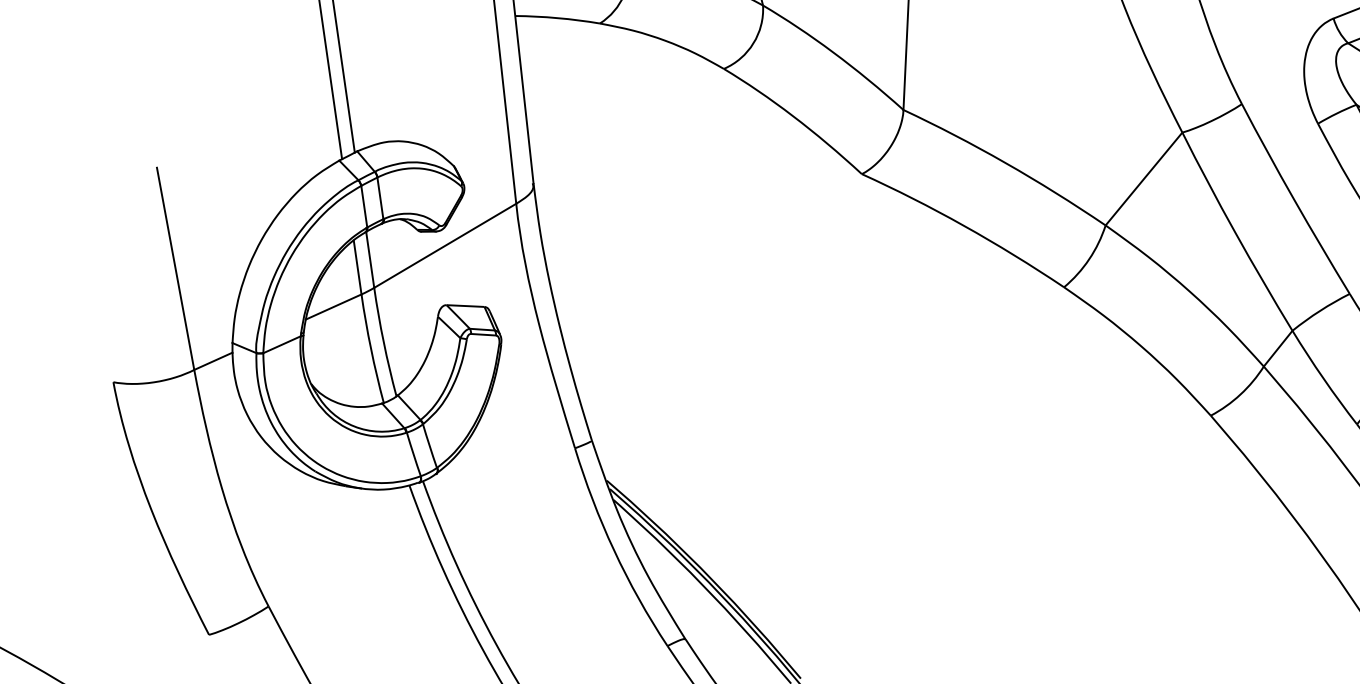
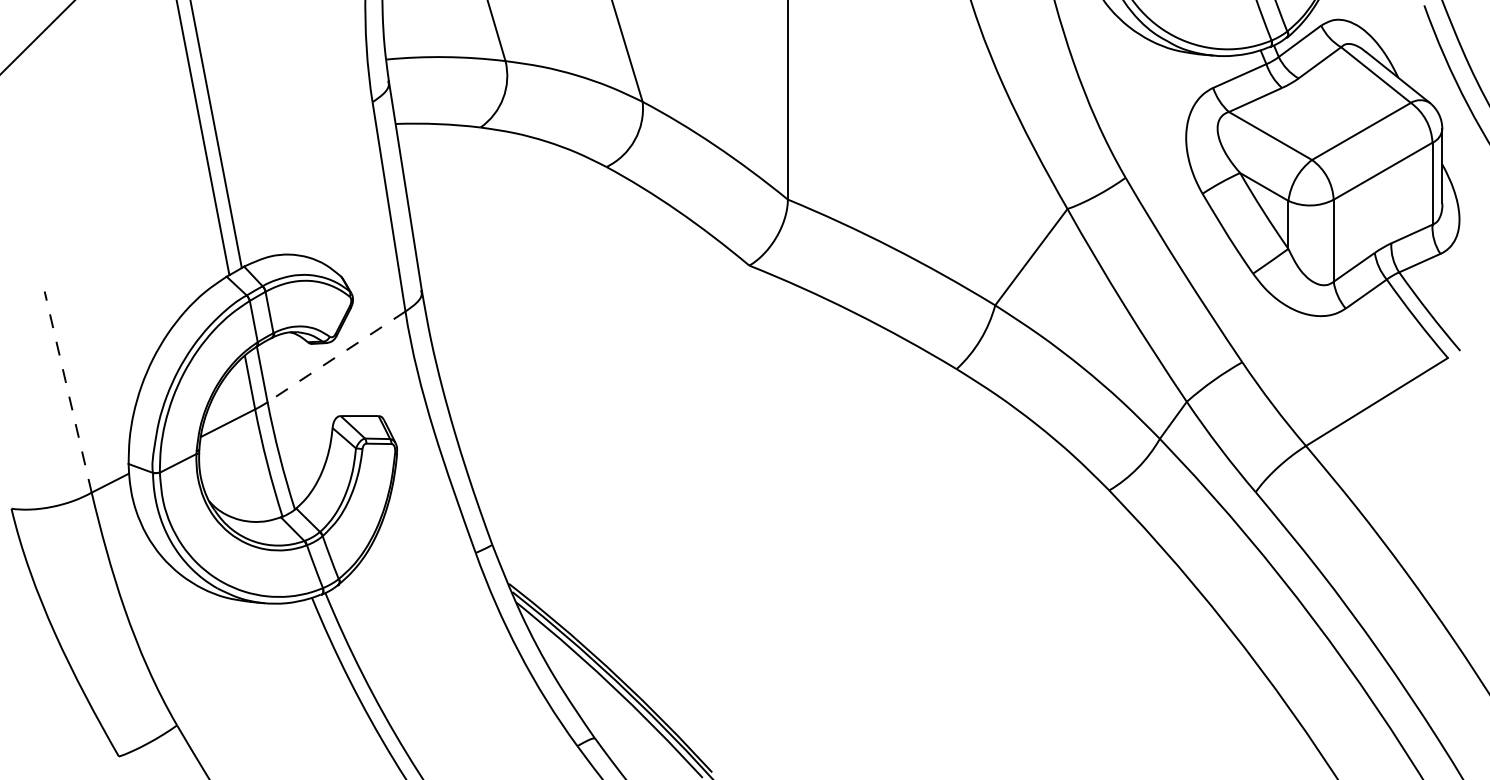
line: (445, 245) -> (336, 356), solid -> dashed
line: (175, 267) -> (68, 391), solid -> dashed

